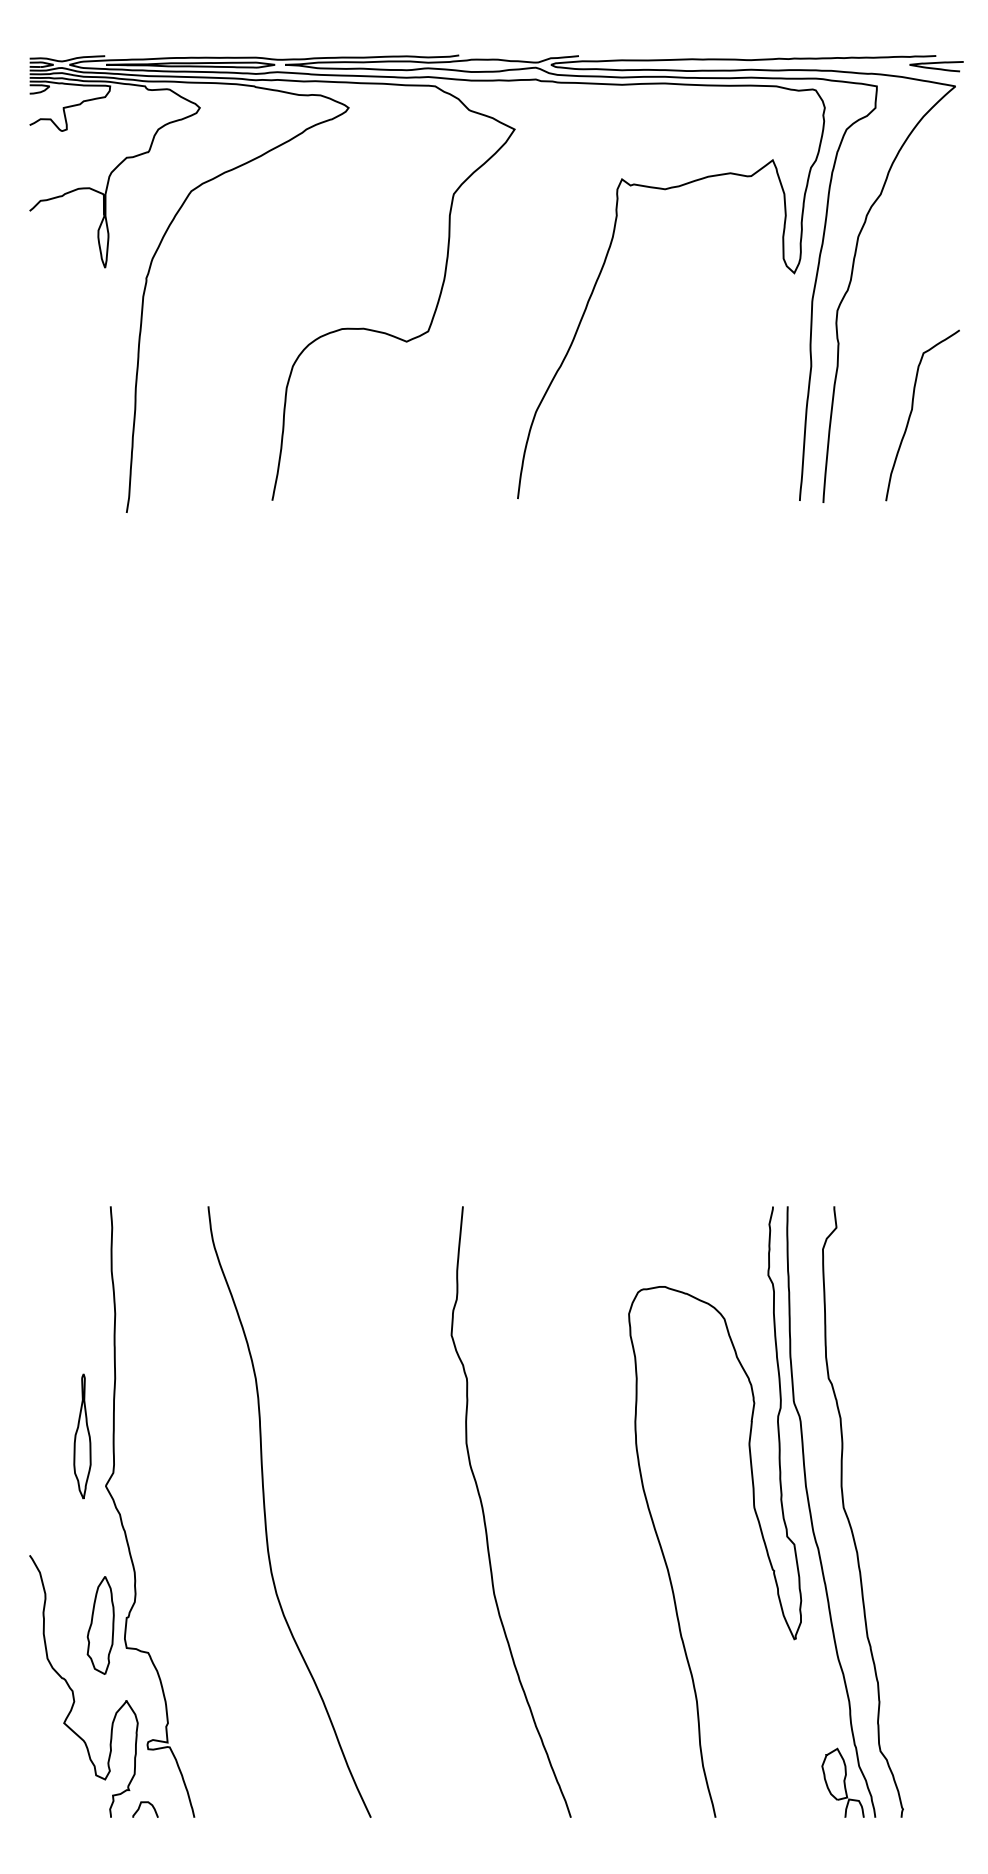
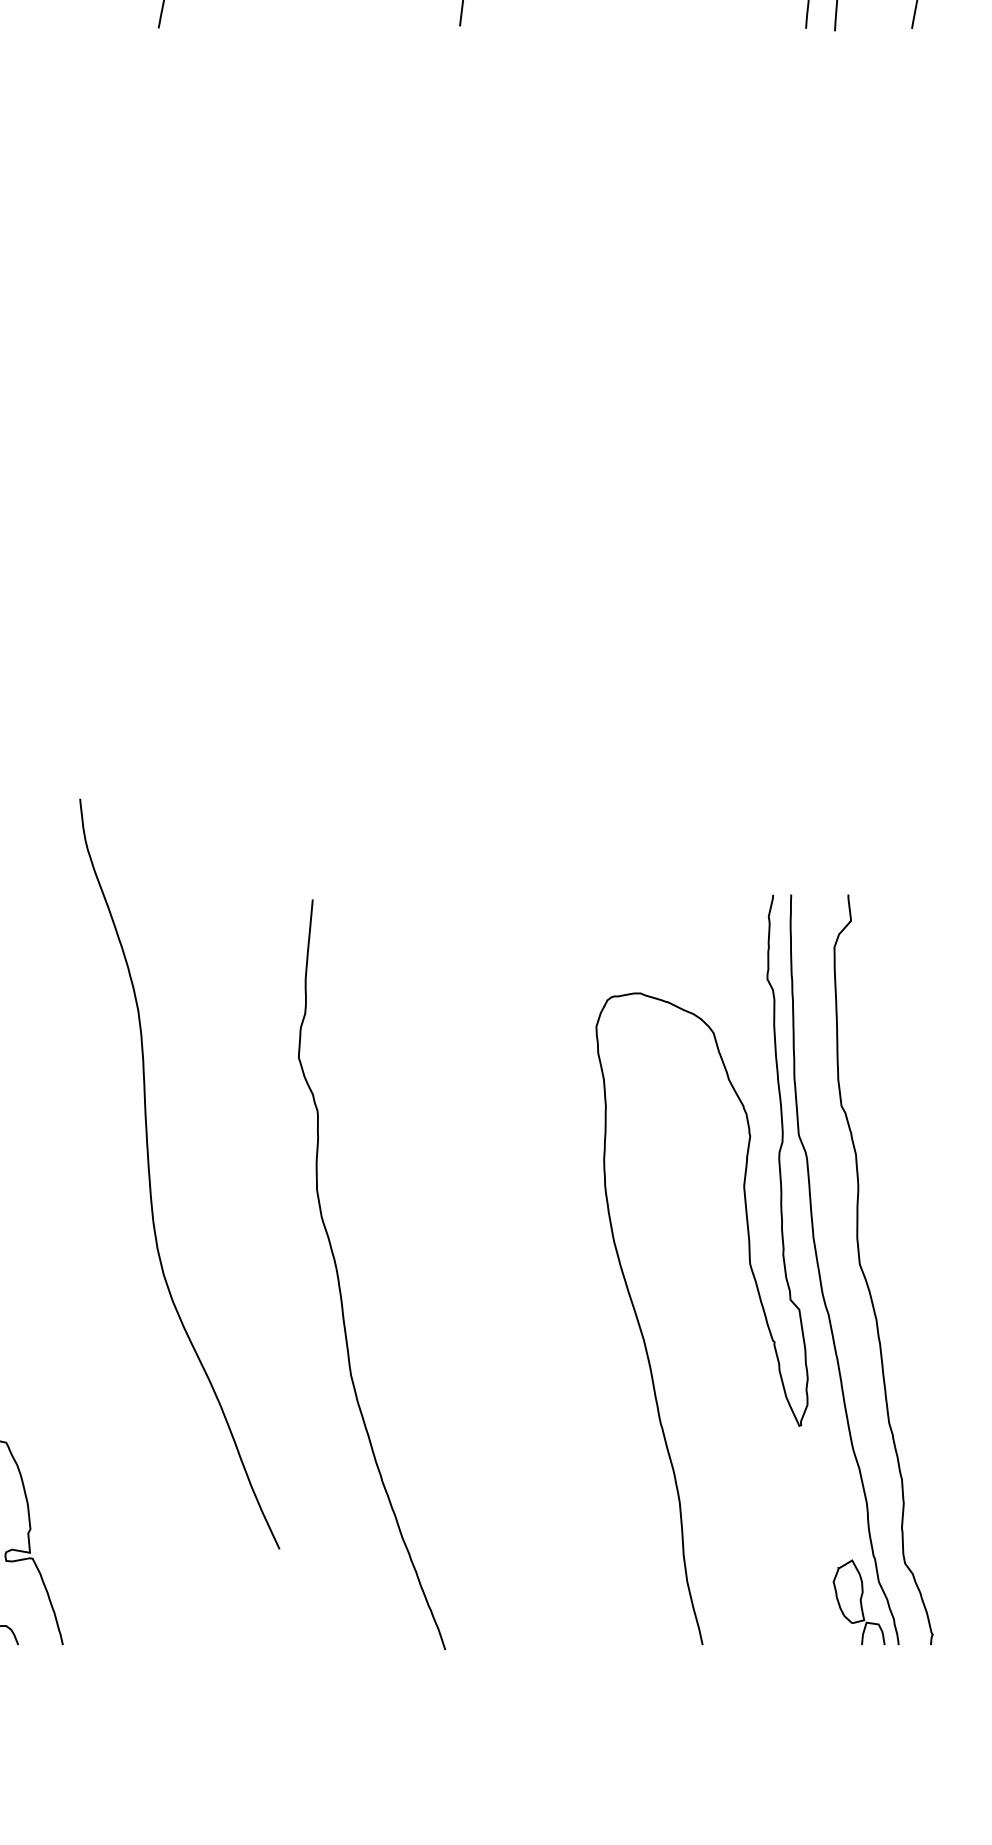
curve: (266, 1517) -> (151, 1180), moved
curve: (485, 1518) -> (340, 1282), moved

